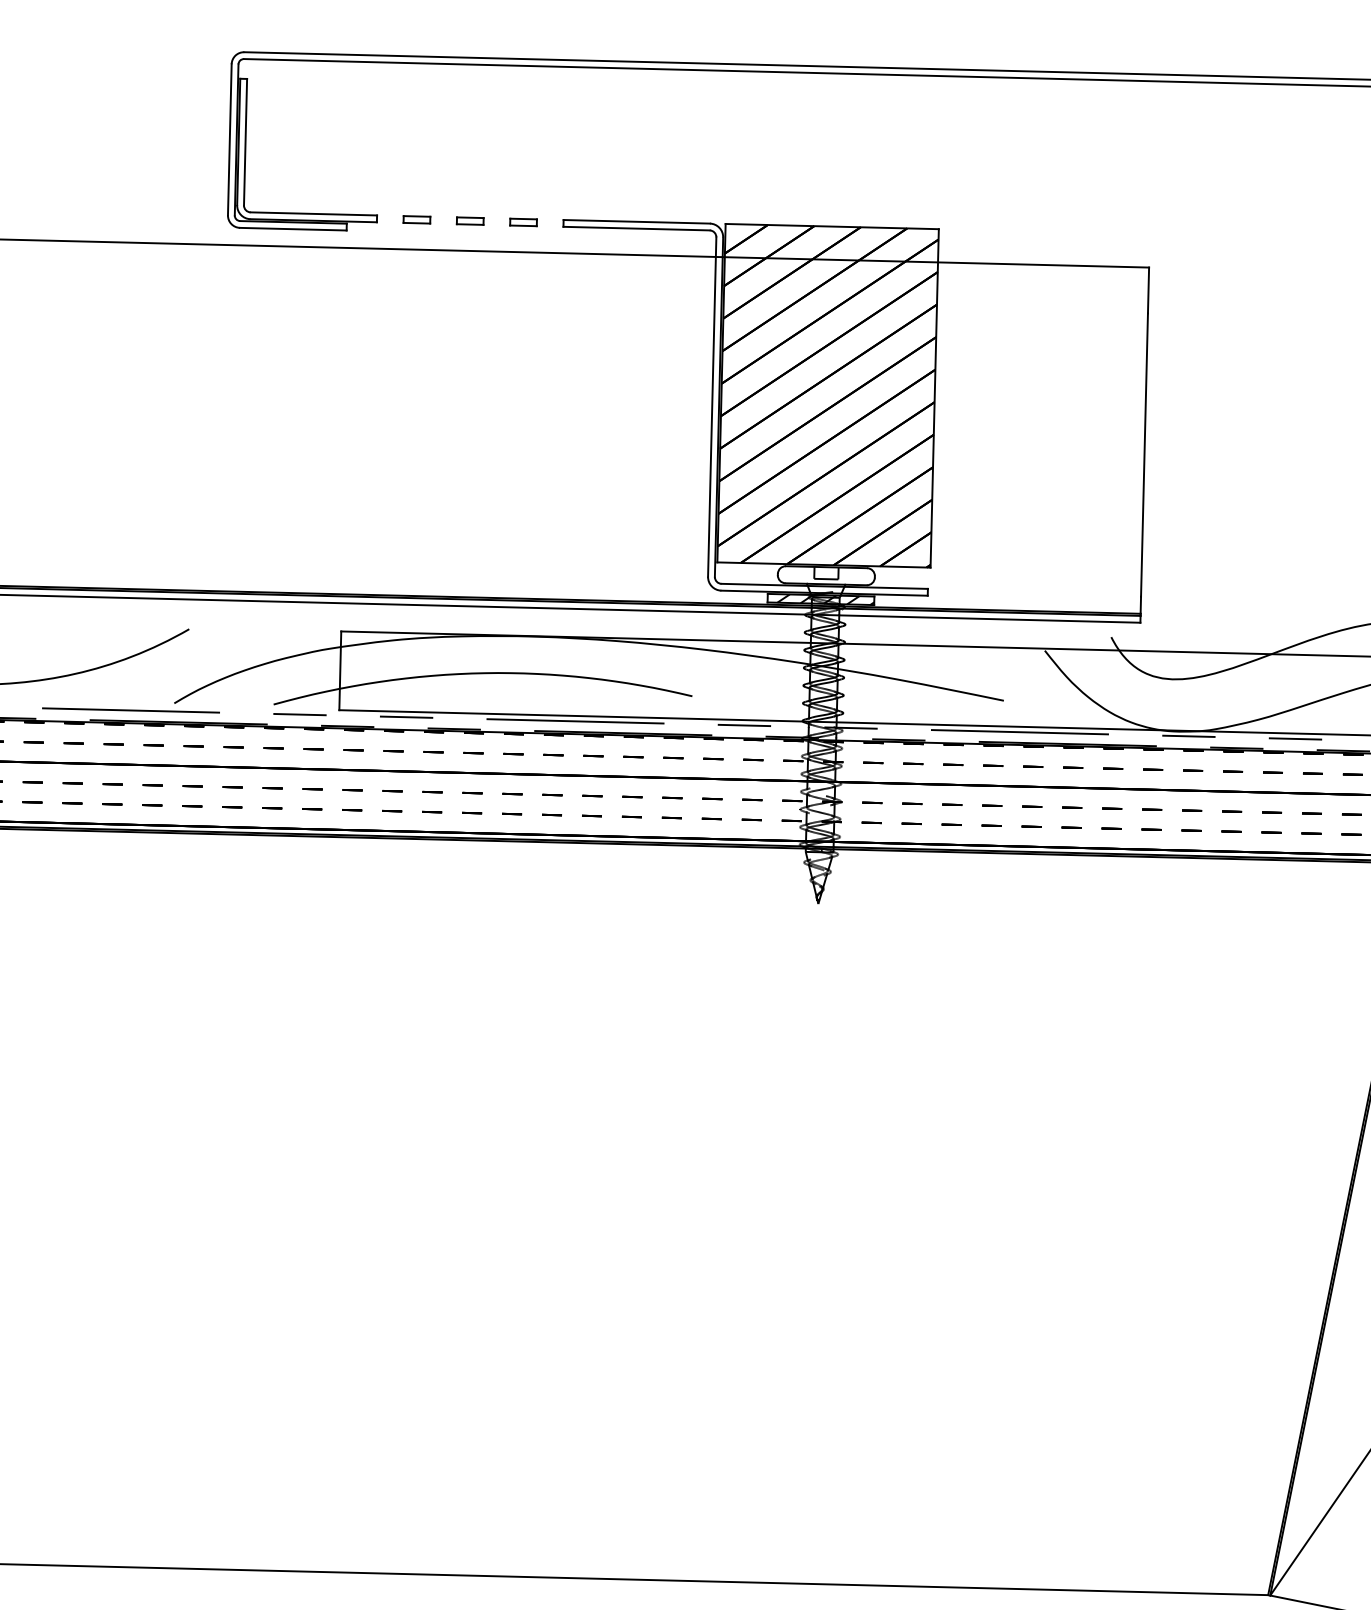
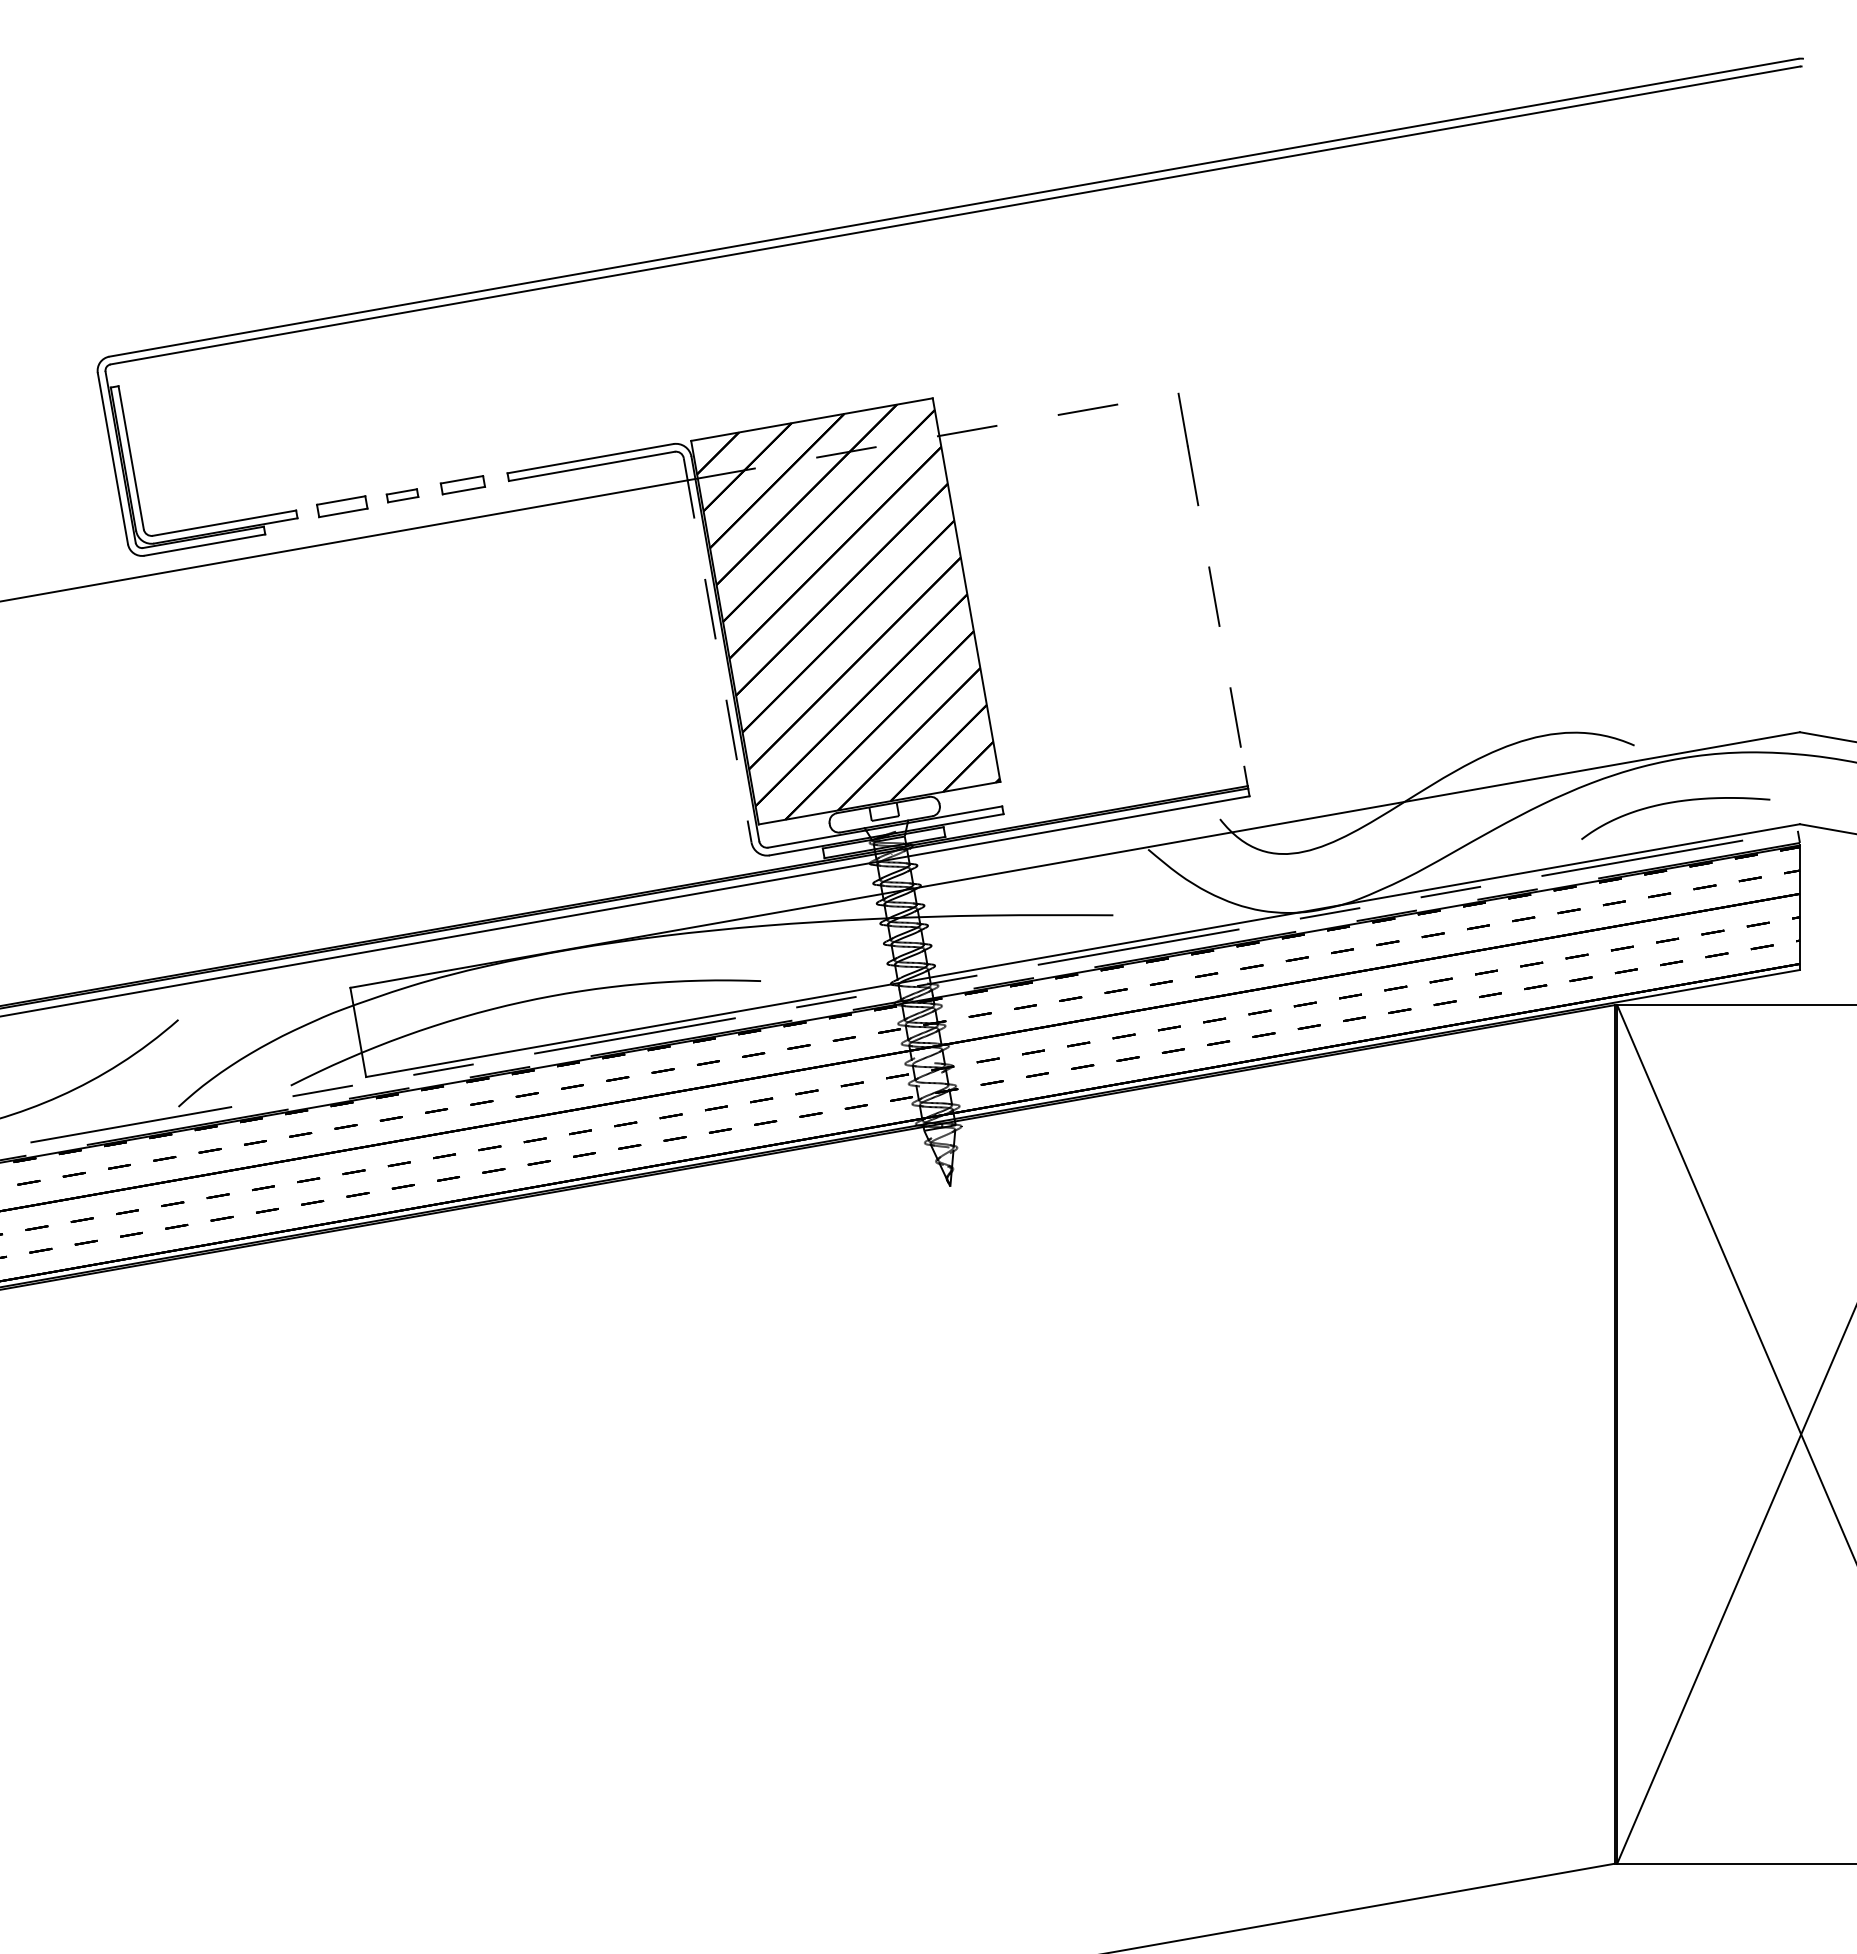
part: (416, 218) -> (341, 505), size x1.6
part: (523, 221) -> (462, 484), size x1.4
line: (936, 262) -> (937, 436), solid -> dashed
line: (712, 407) -> (717, 650), solid -> dashed
line: (1144, 455) -> (1216, 606), solid -> dashed
hatch: (825, 601) -> (889, 843), removed

